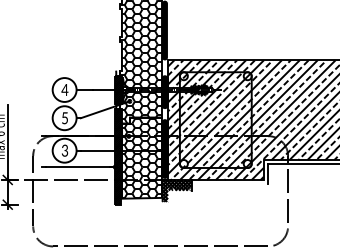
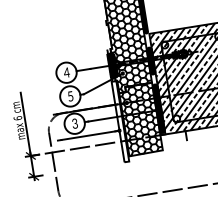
hatch: (117, 156) -> (119, 121), removed
hatch: (176, 190) -> (174, 142), removed

